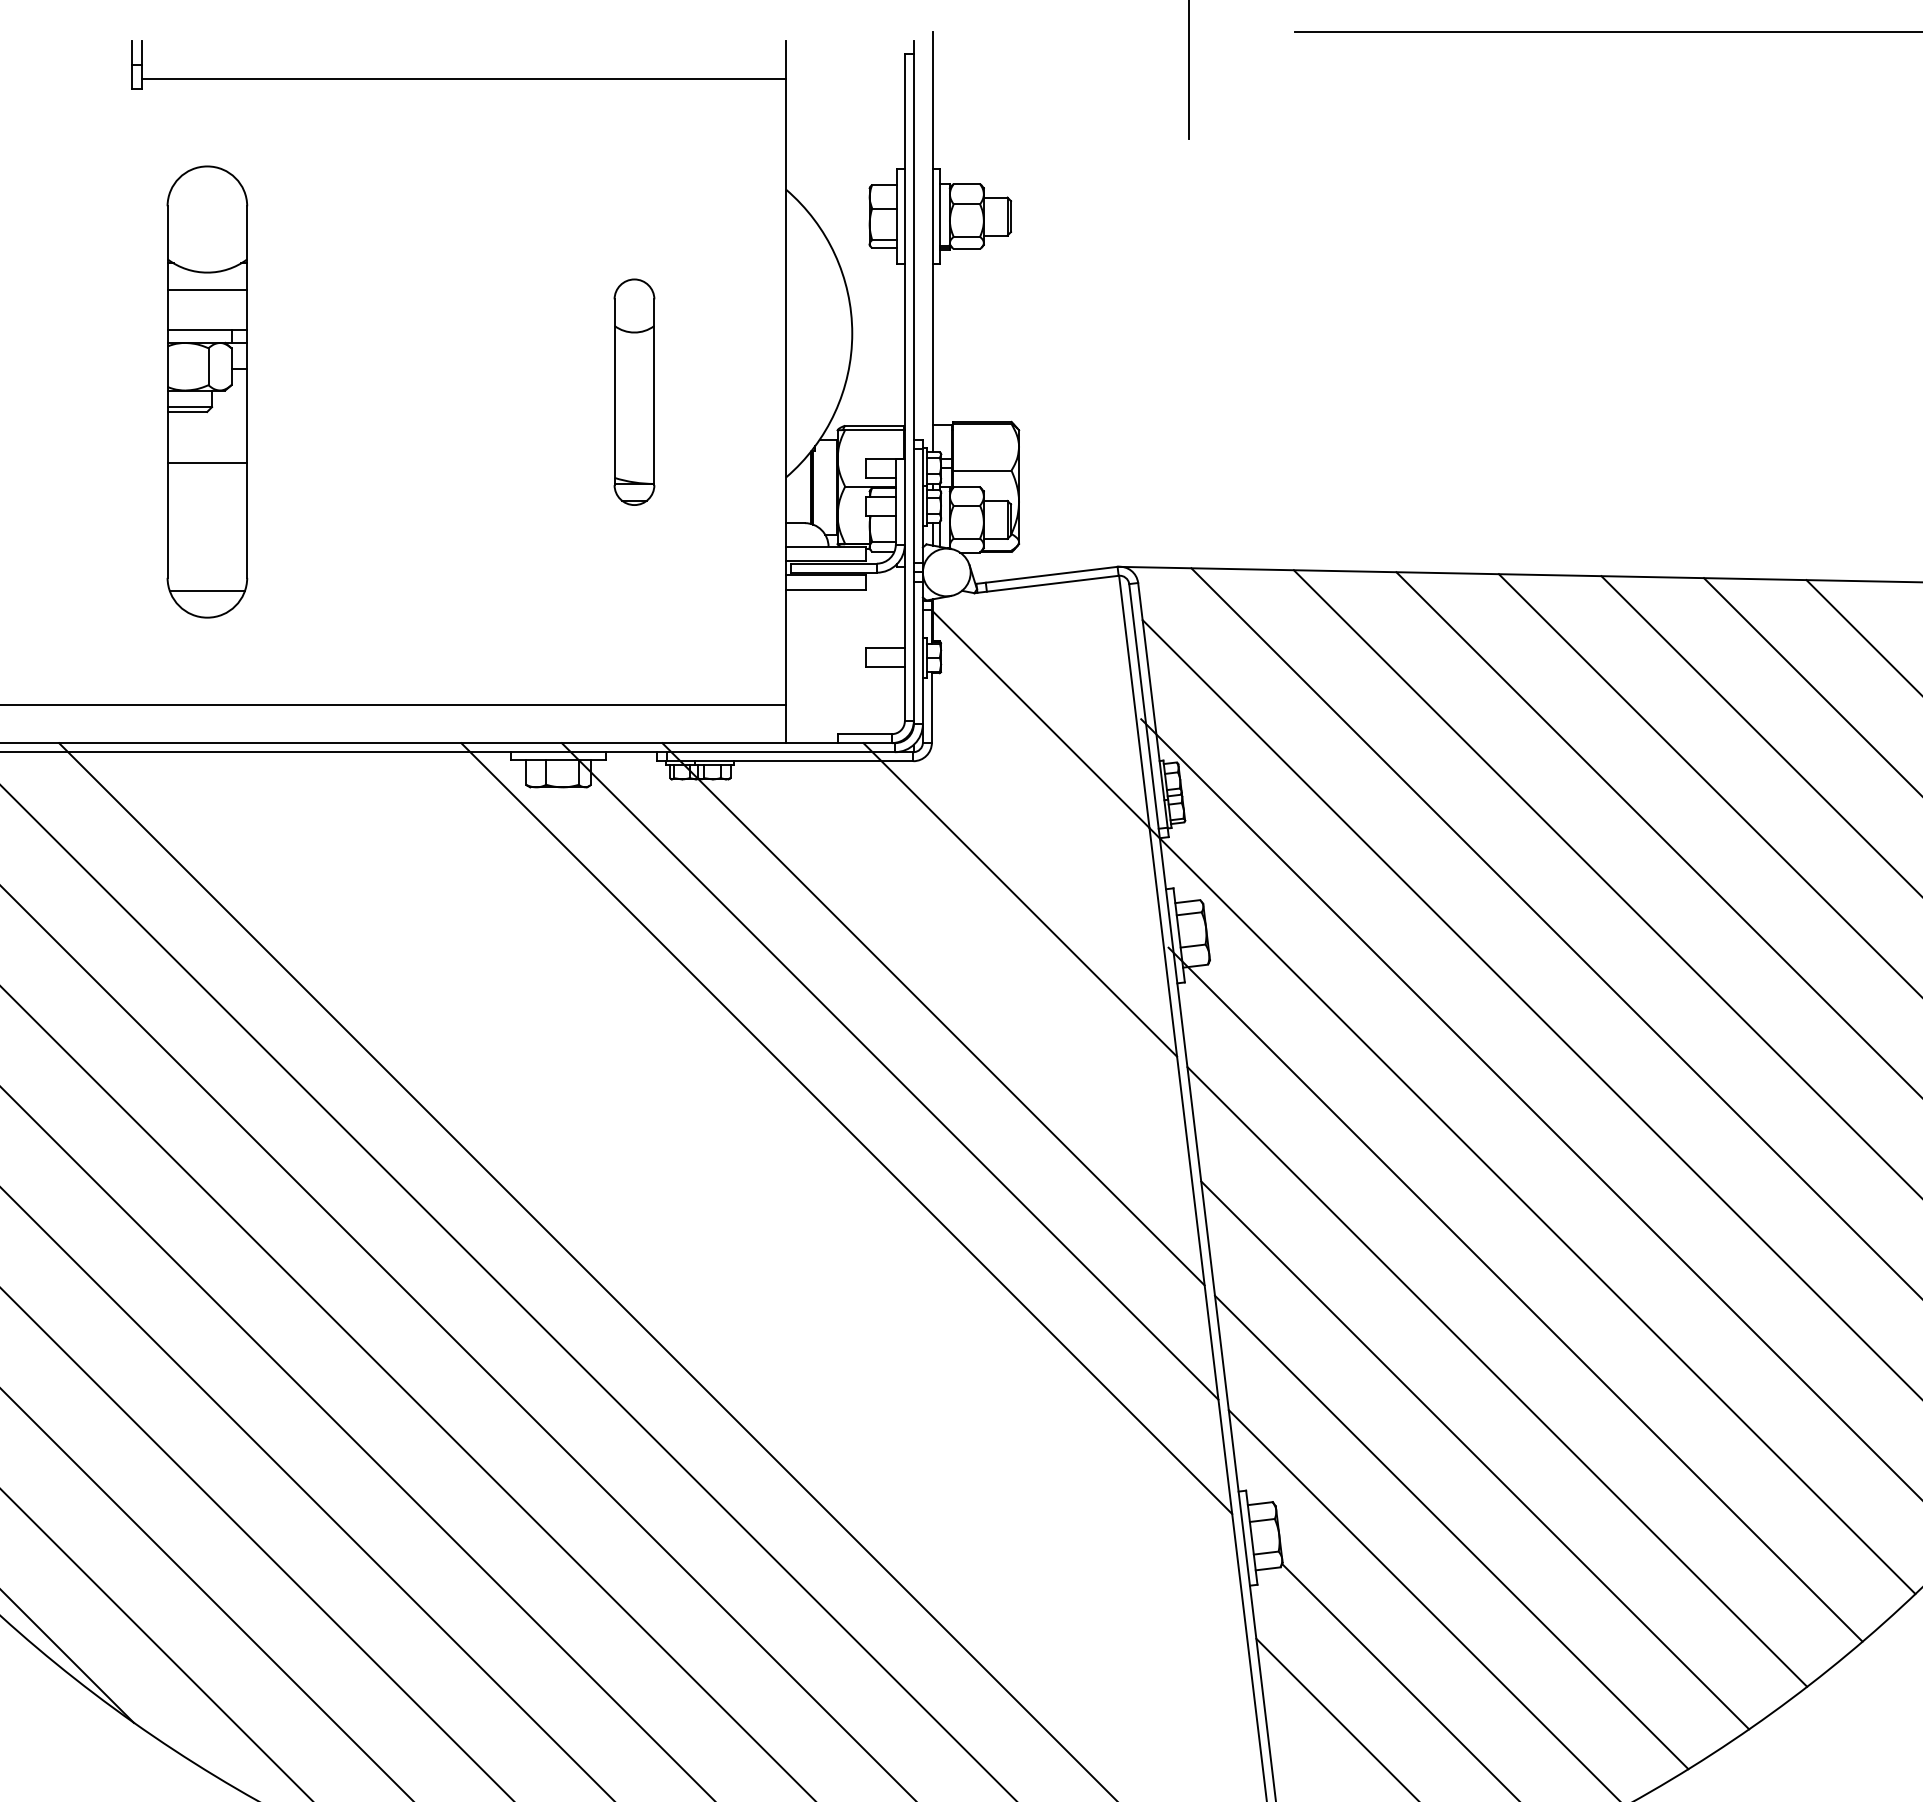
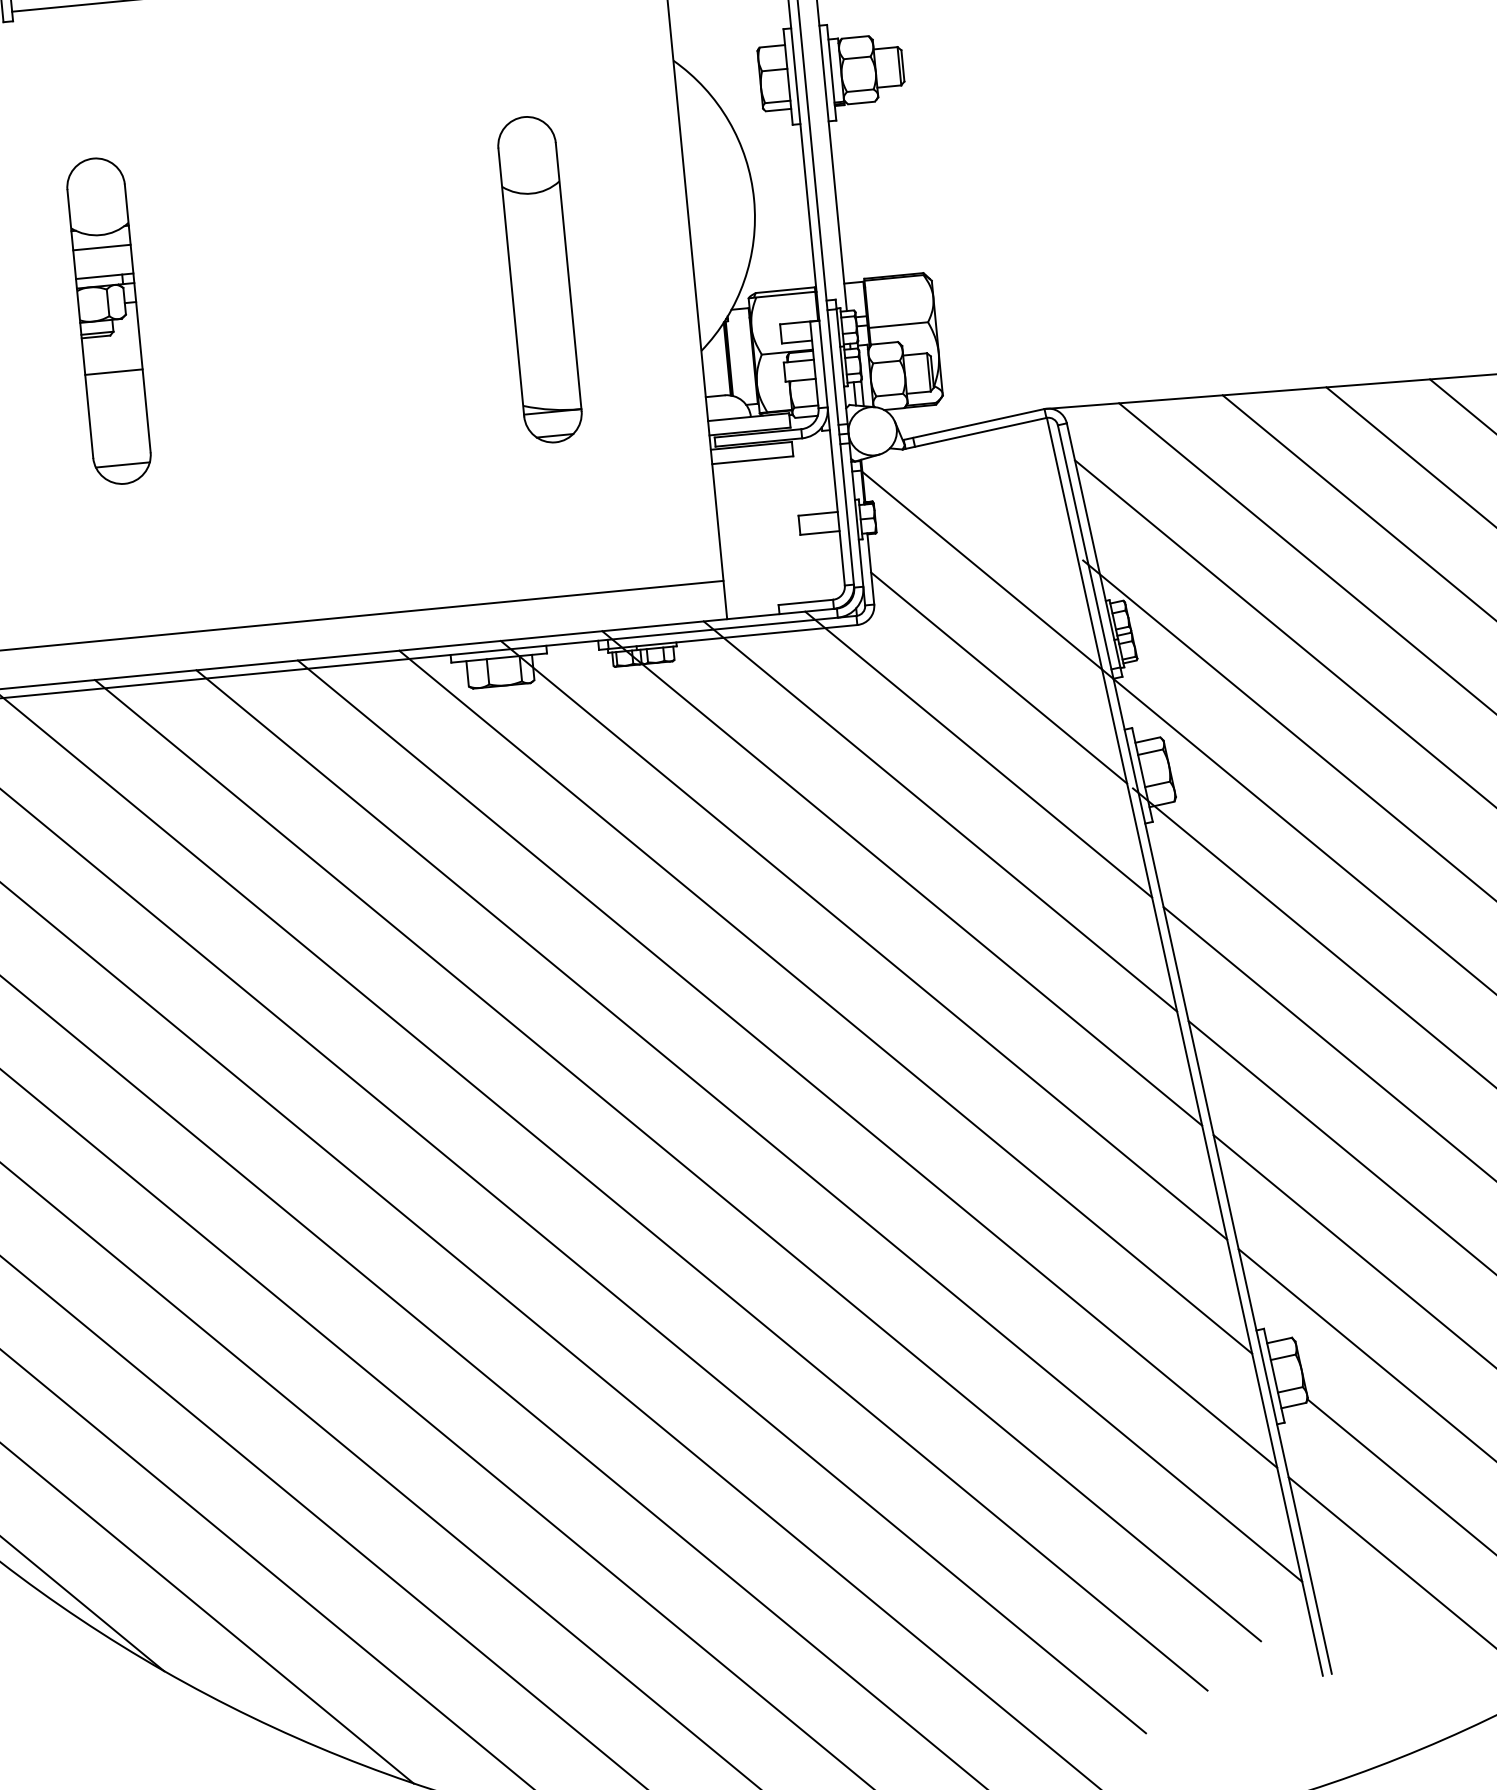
part: (207, 392) -> (109, 321), size x0.71
part: (634, 392) -> (540, 280), size x1.43
line: (1047, 826) -> (999, 677), added
line: (976, 957) -> (940, 816), added
line: (803, 1185) -> (787, 1063), added
line: (759, 1242) -> (748, 1125), added
line: (686, 1270) -> (677, 1161), added

